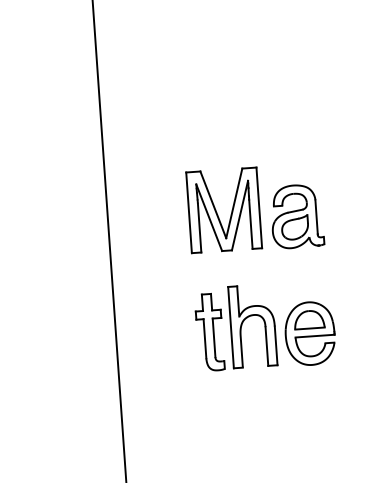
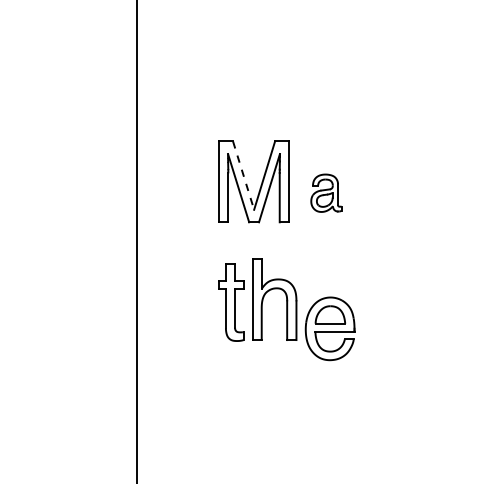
line: (213, 204) -> (243, 175), solid -> dashed
part: (297, 216) -> (326, 193), size x0.6
part: (309, 333) -> (329, 328), moved

